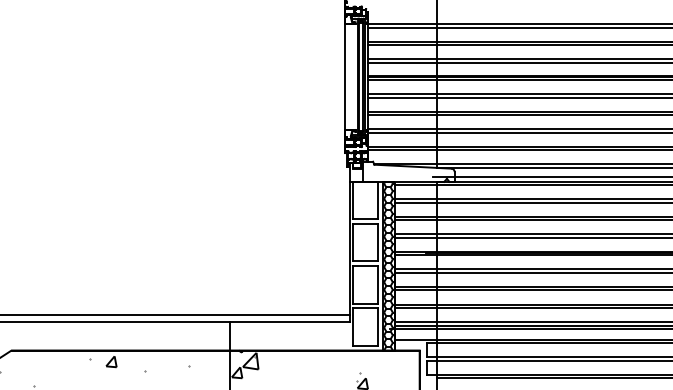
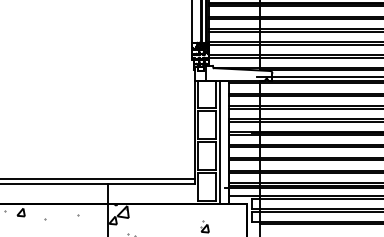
hatch: (388, 265) -> (223, 141), removed

